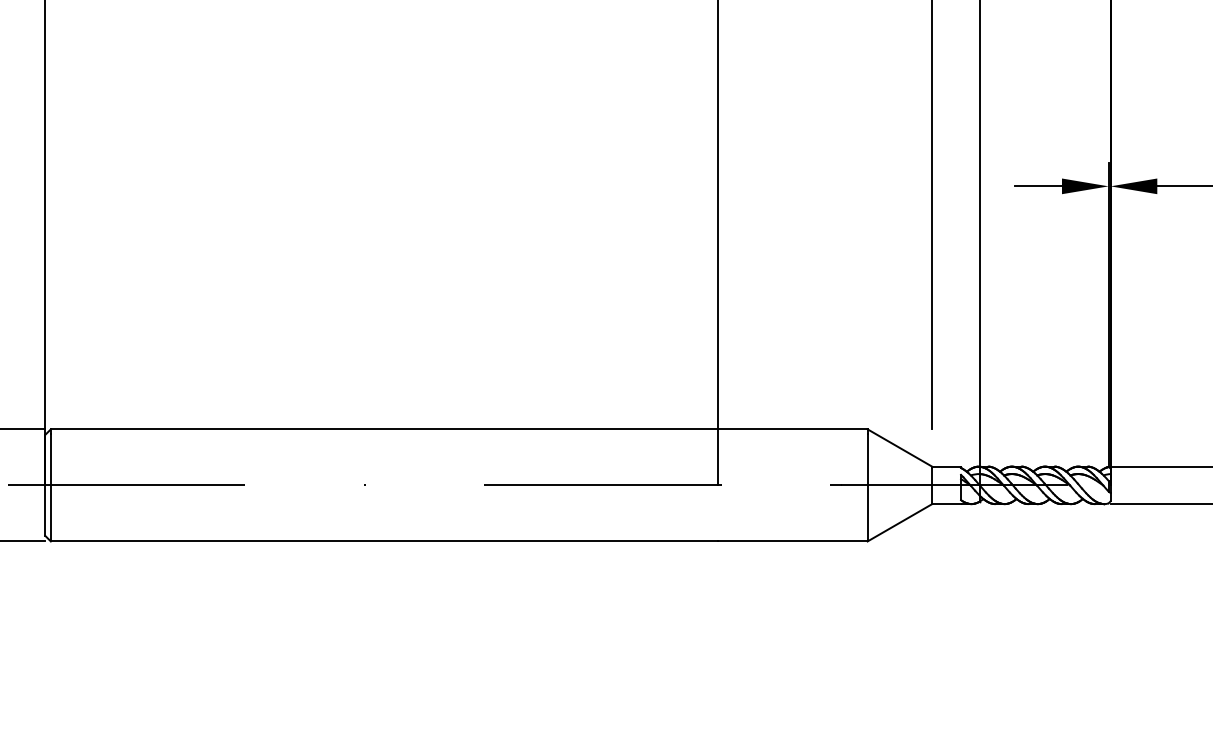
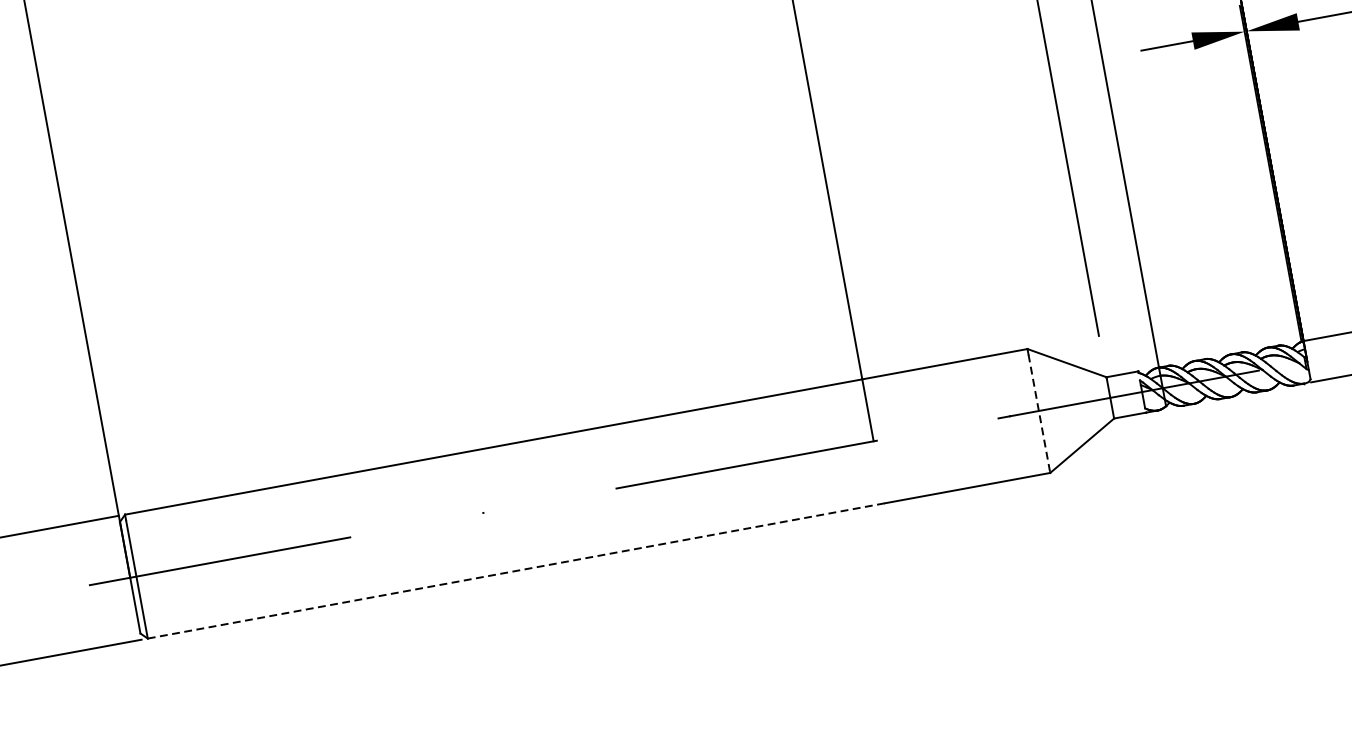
line: (867, 487) -> (1039, 413), solid -> dashed
line: (384, 541) -> (516, 570), solid -> dashed

